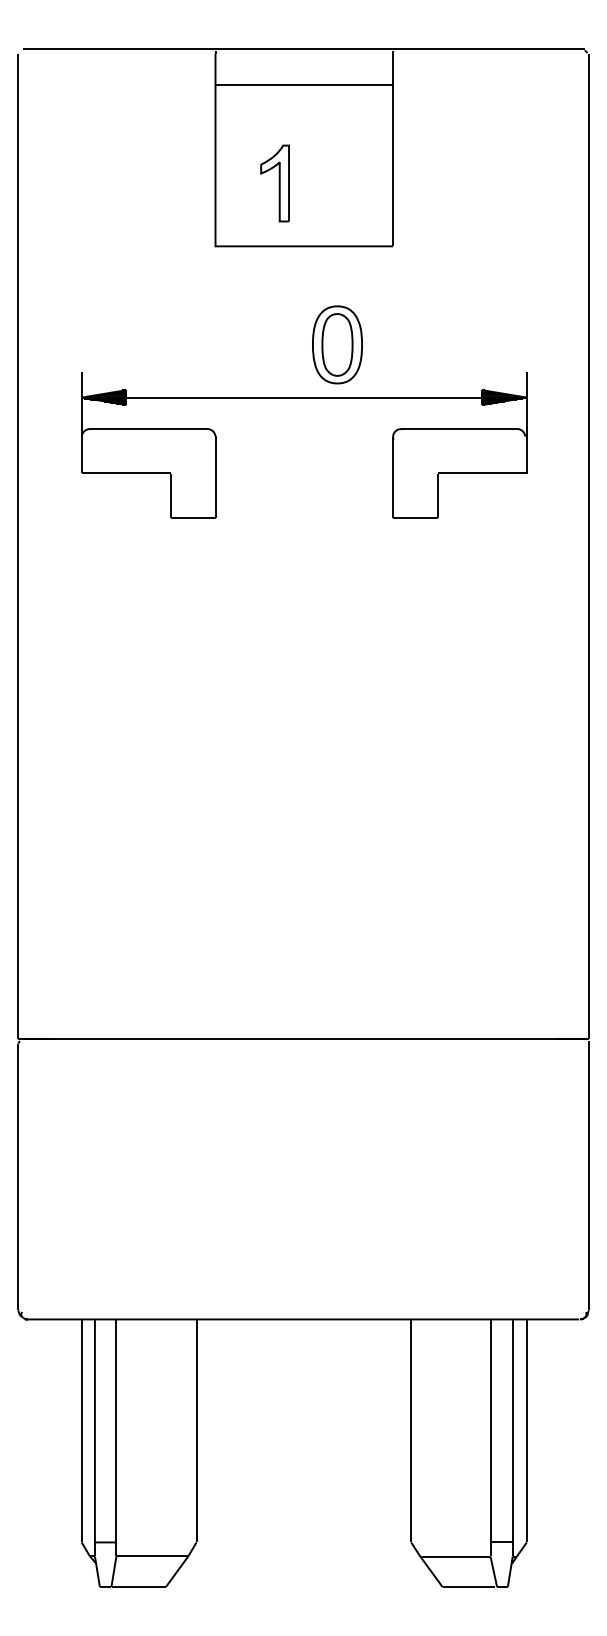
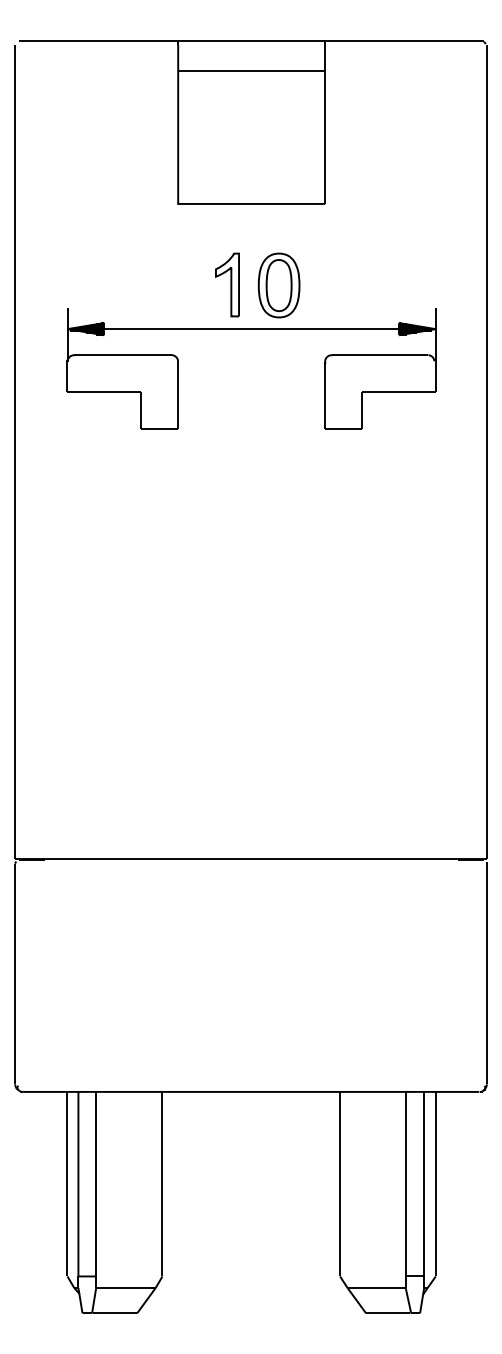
part: (275, 182) -> (227, 284), moved

